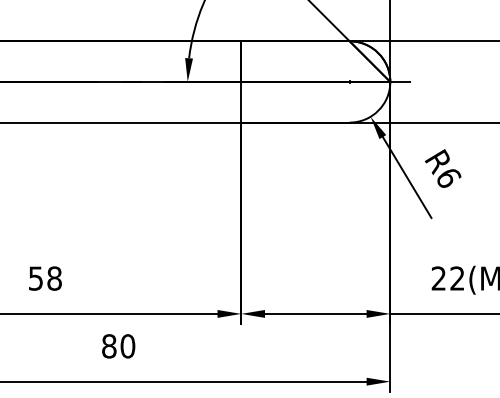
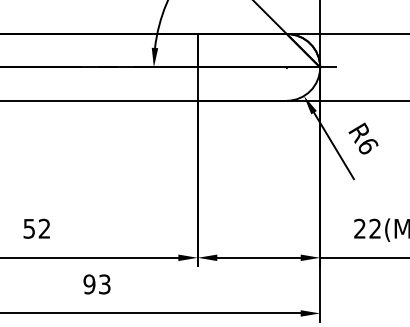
text: (54, 278) -> (44, 228), 58 -> 52
text: (117, 346) -> (96, 284), 80 -> 93

